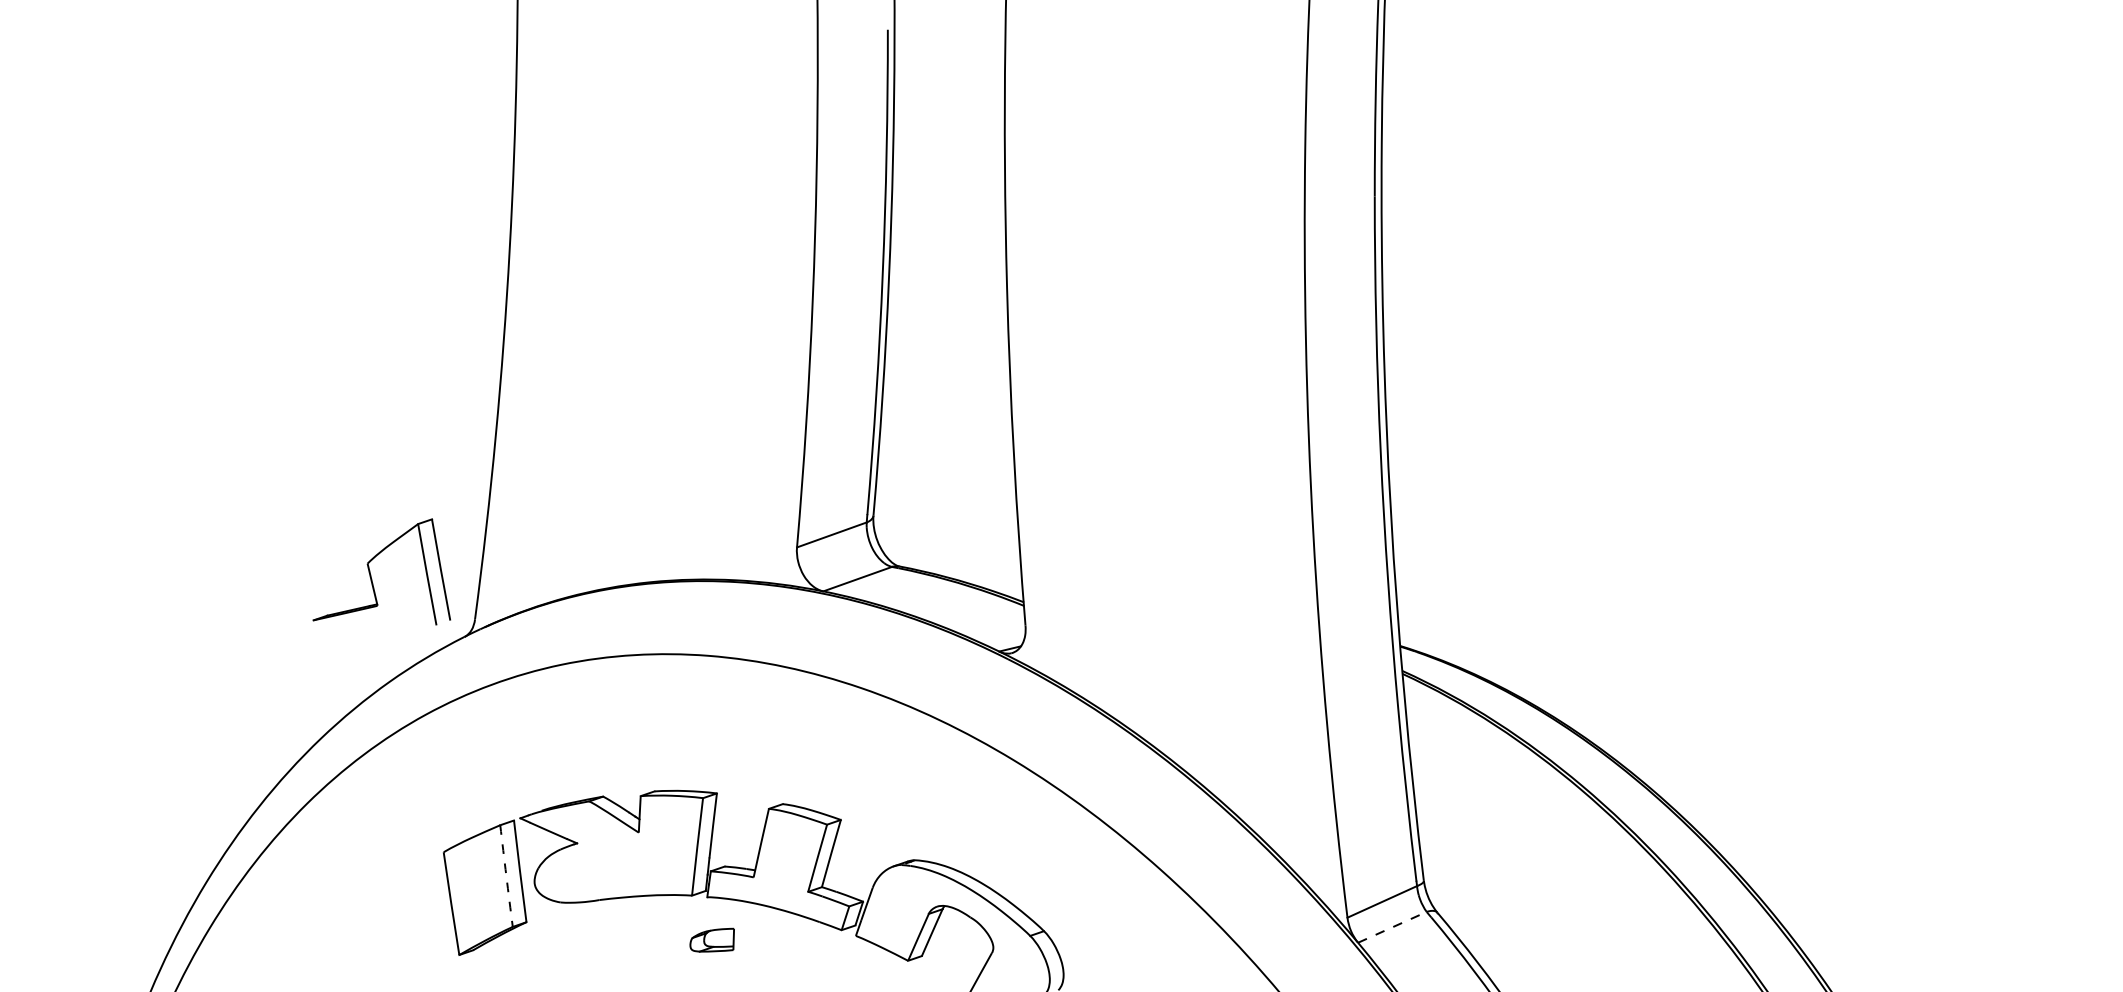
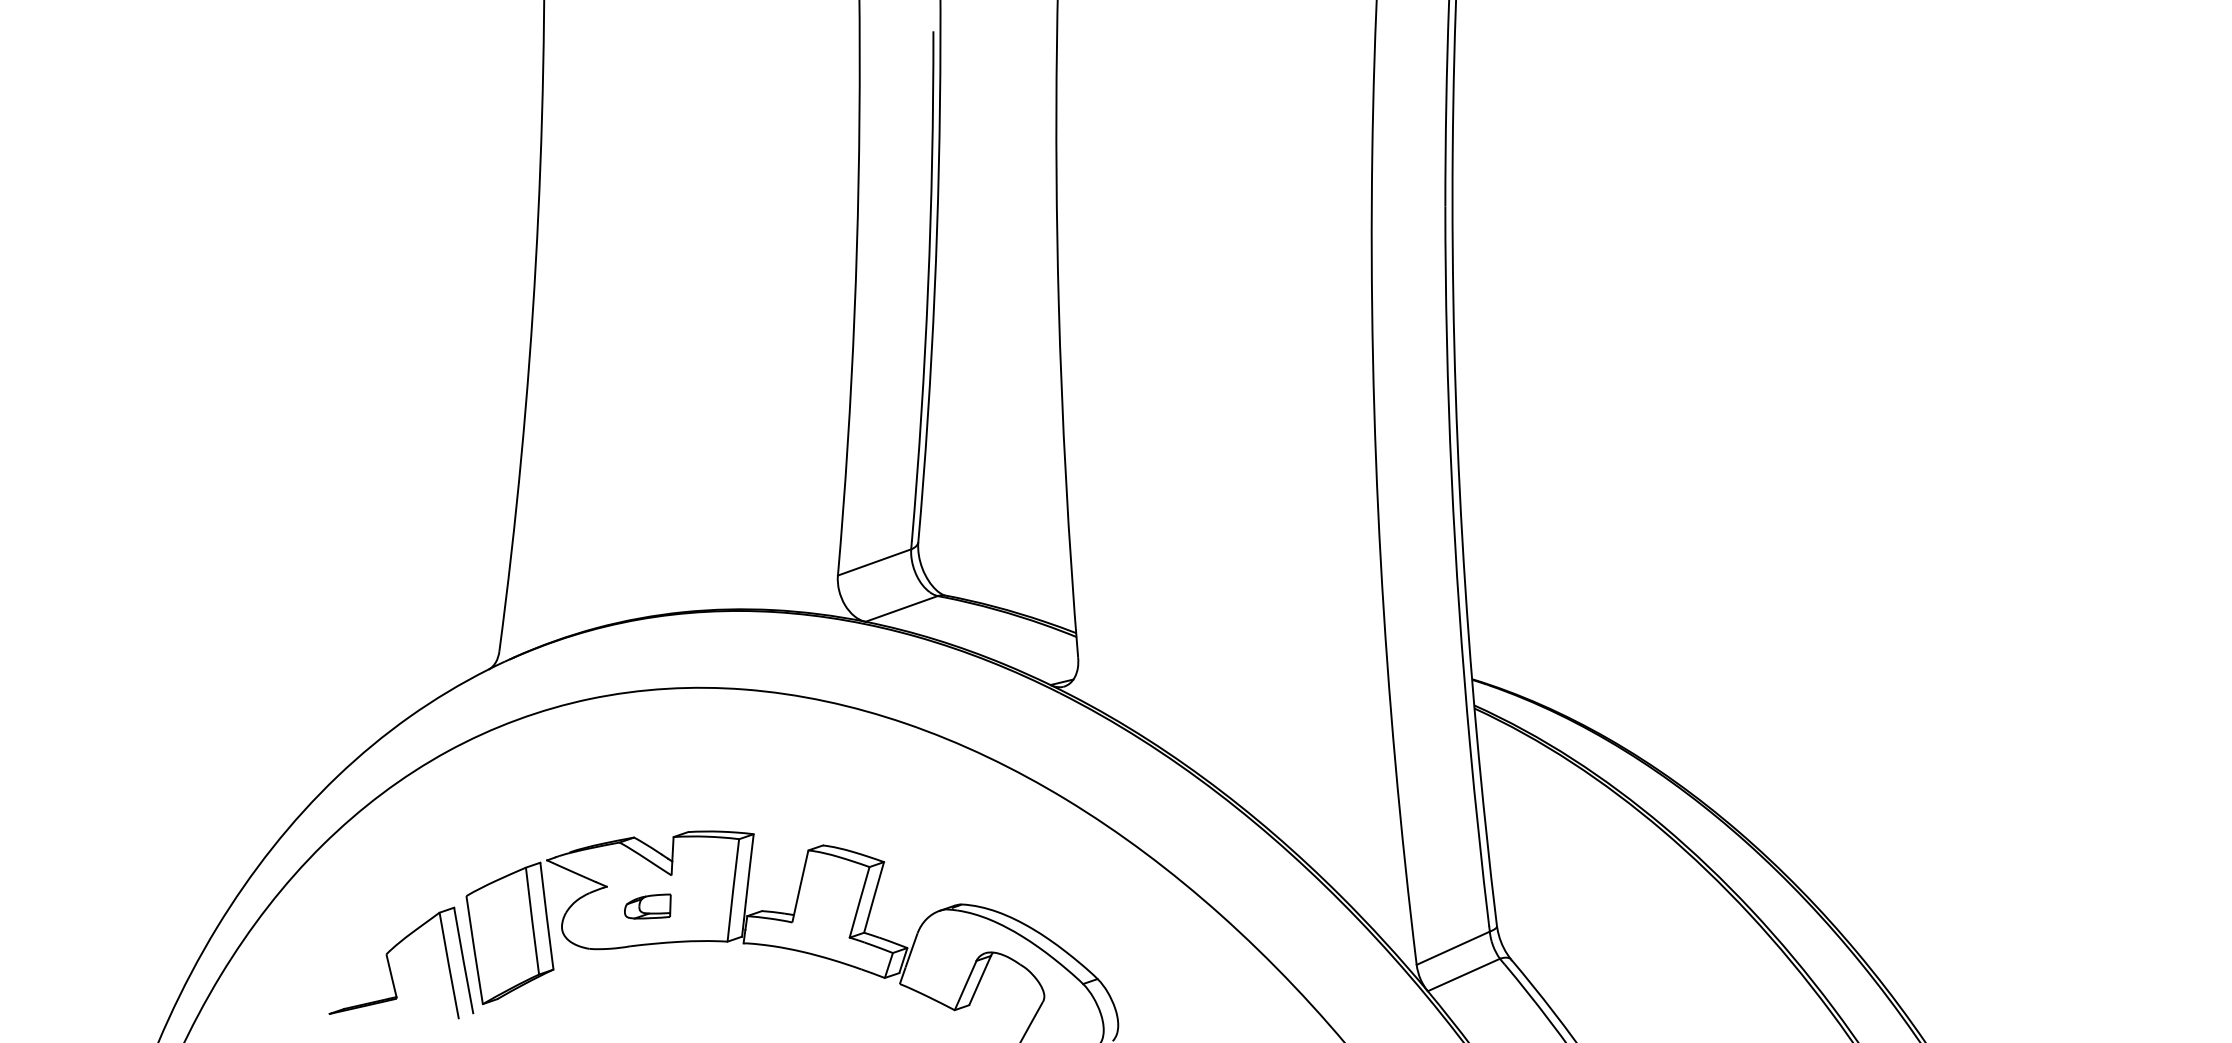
part: (371, 574) -> (390, 965), moved
arc: (506, 876) -> (532, 921), dashed -> solid
line: (1392, 927) -> (1464, 975), dashed -> solid
part: (711, 939) -> (647, 905), moved

